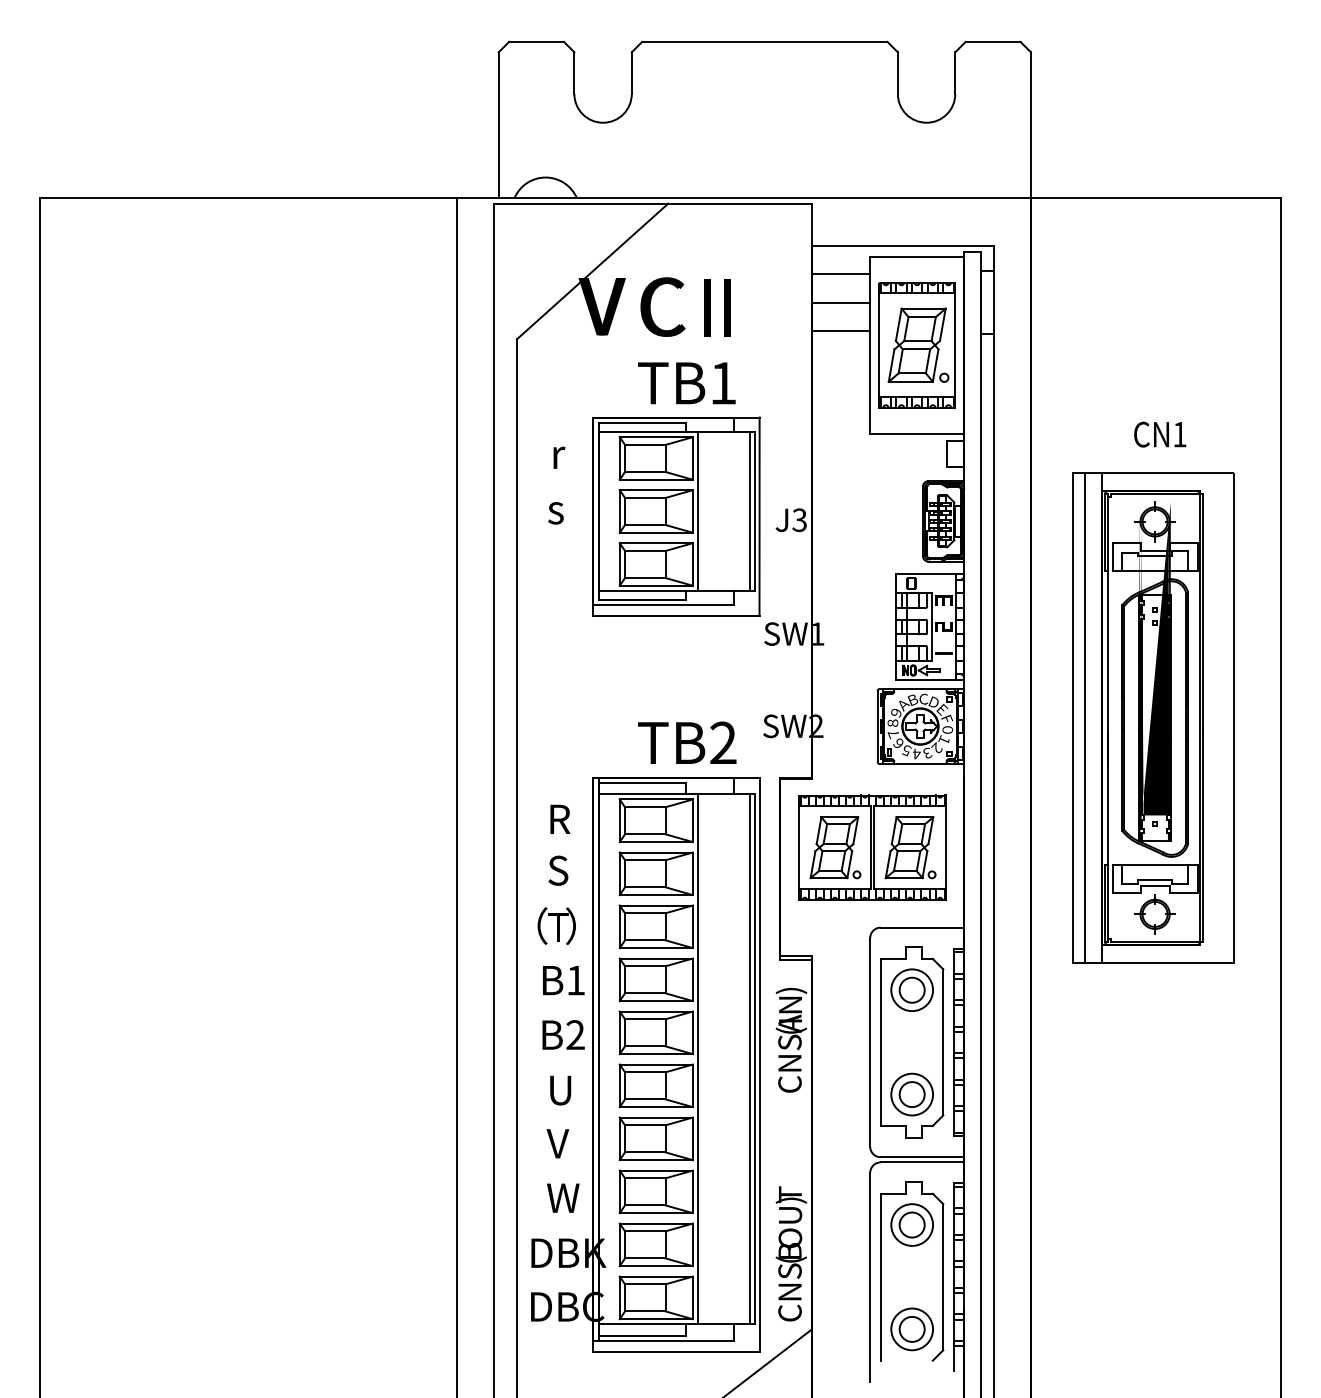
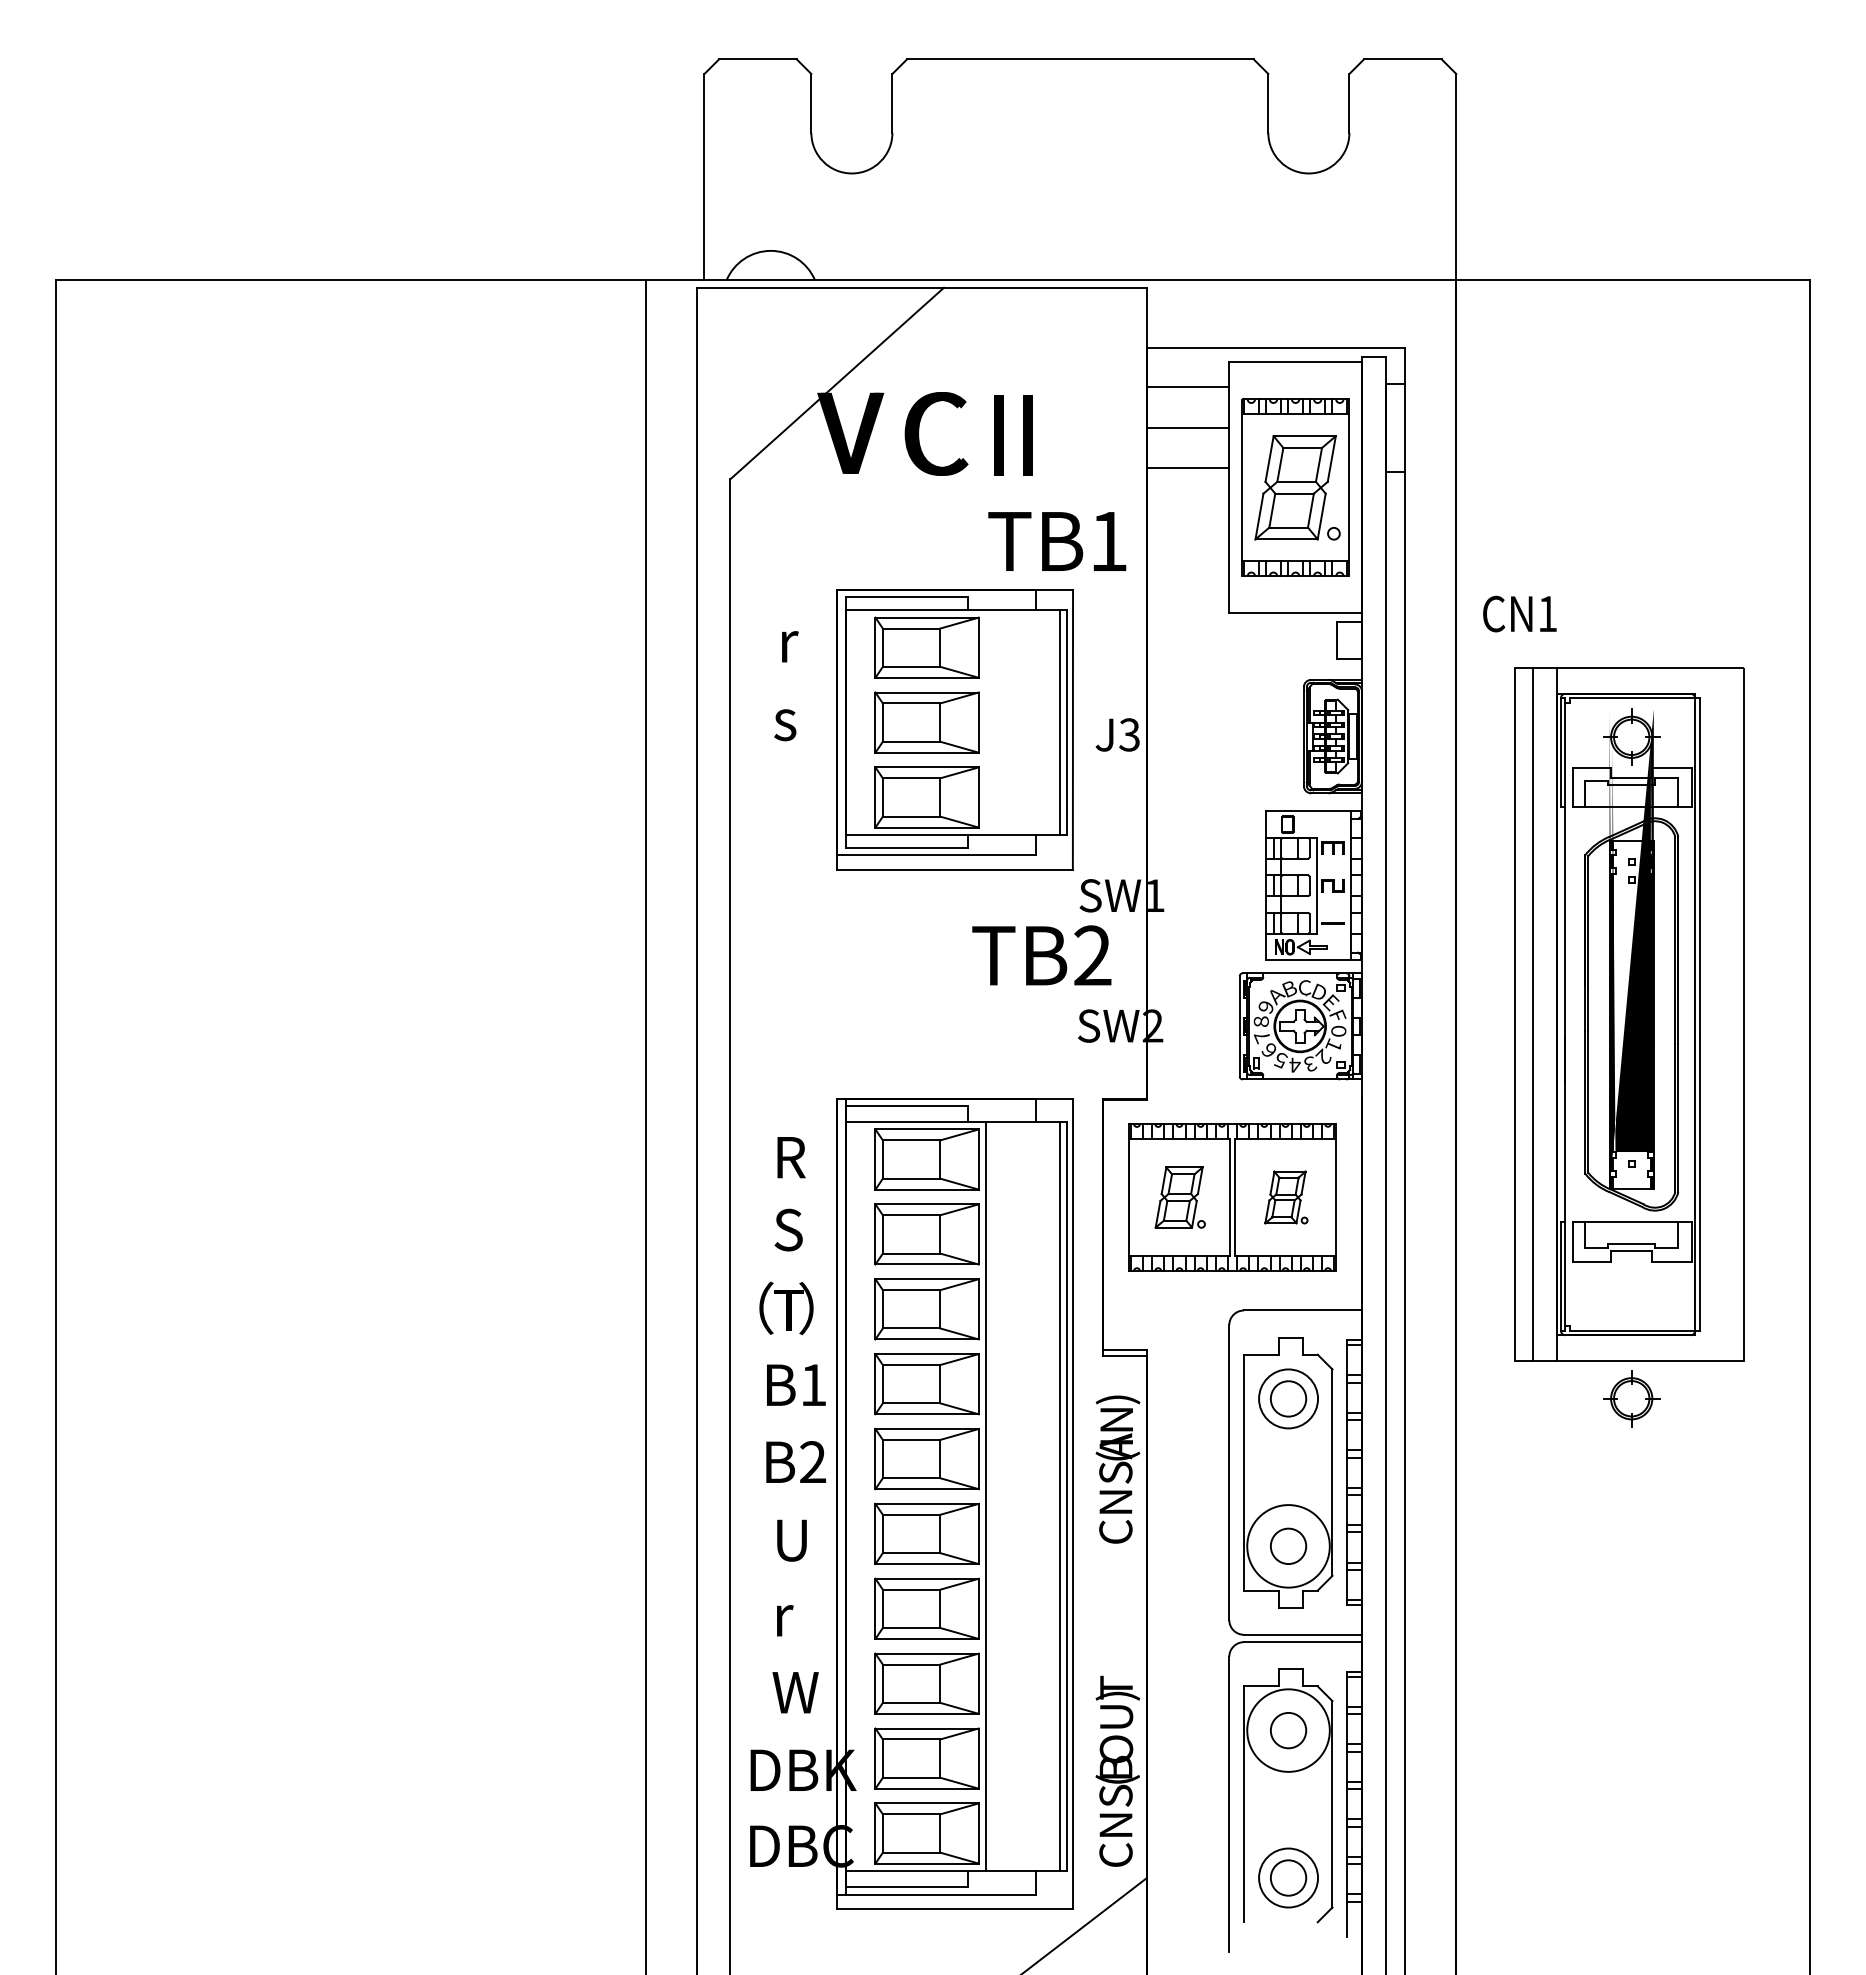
text: (687, 383) -> (1057, 541), moved
text: (1159, 434) -> (1519, 613), moved
line: (698, 511) -> (986, 722), removed
text: (687, 742) -> (1041, 955), moved
part: (835, 847) -> (1180, 1197), size x0.7
part: (910, 847) -> (1286, 1197), size x0.6
part: (1154, 914) -> (1631, 1398), moved
circle: (912, 1094) -> (1288, 1545), size x1.4
text: (557, 1143) -> (787, 1615), V -> r
circle: (912, 1224) -> (1288, 1730), size x1.4

